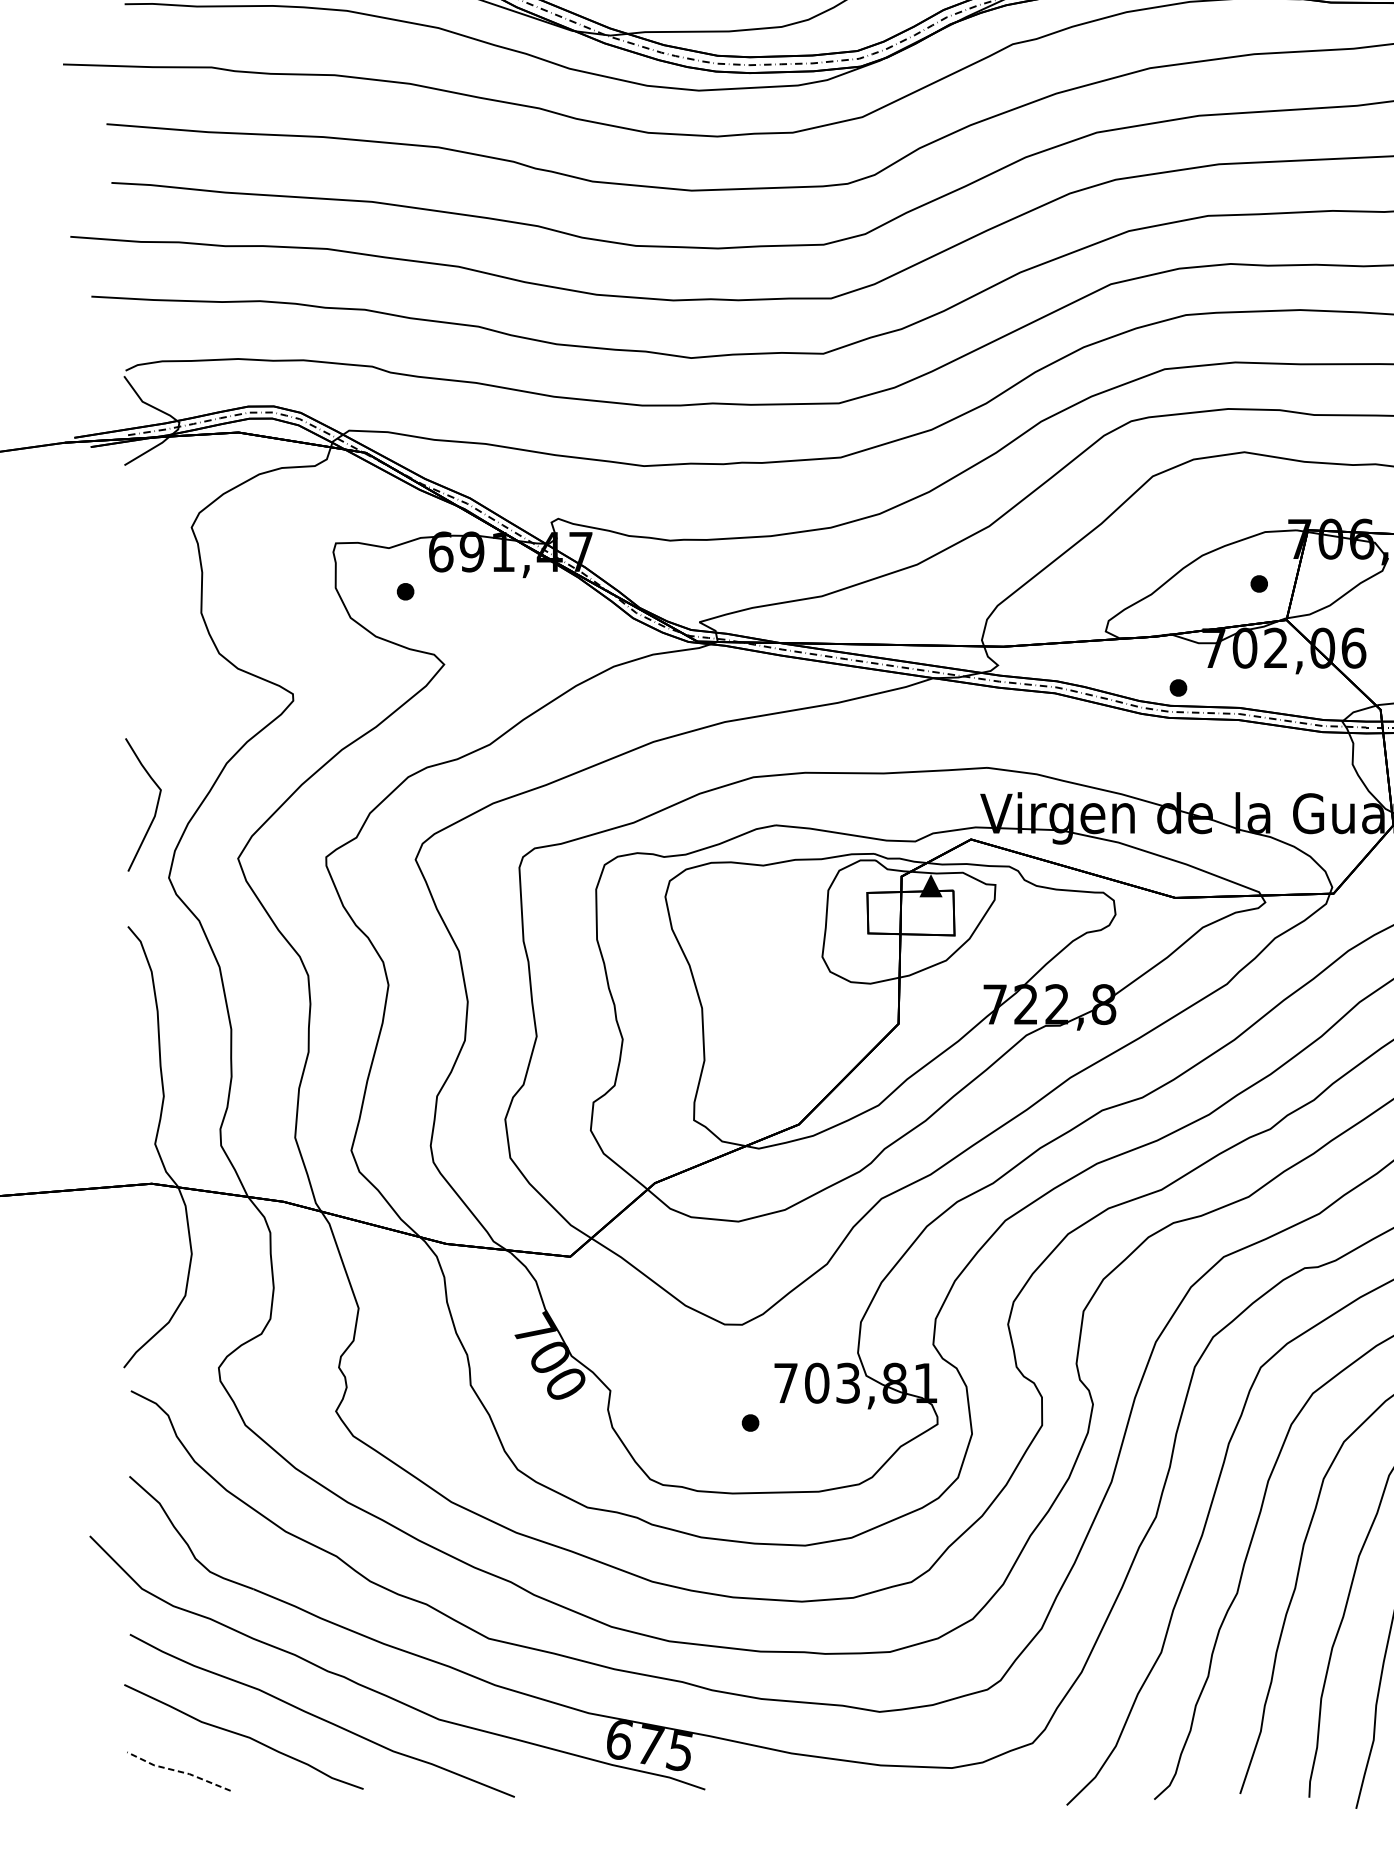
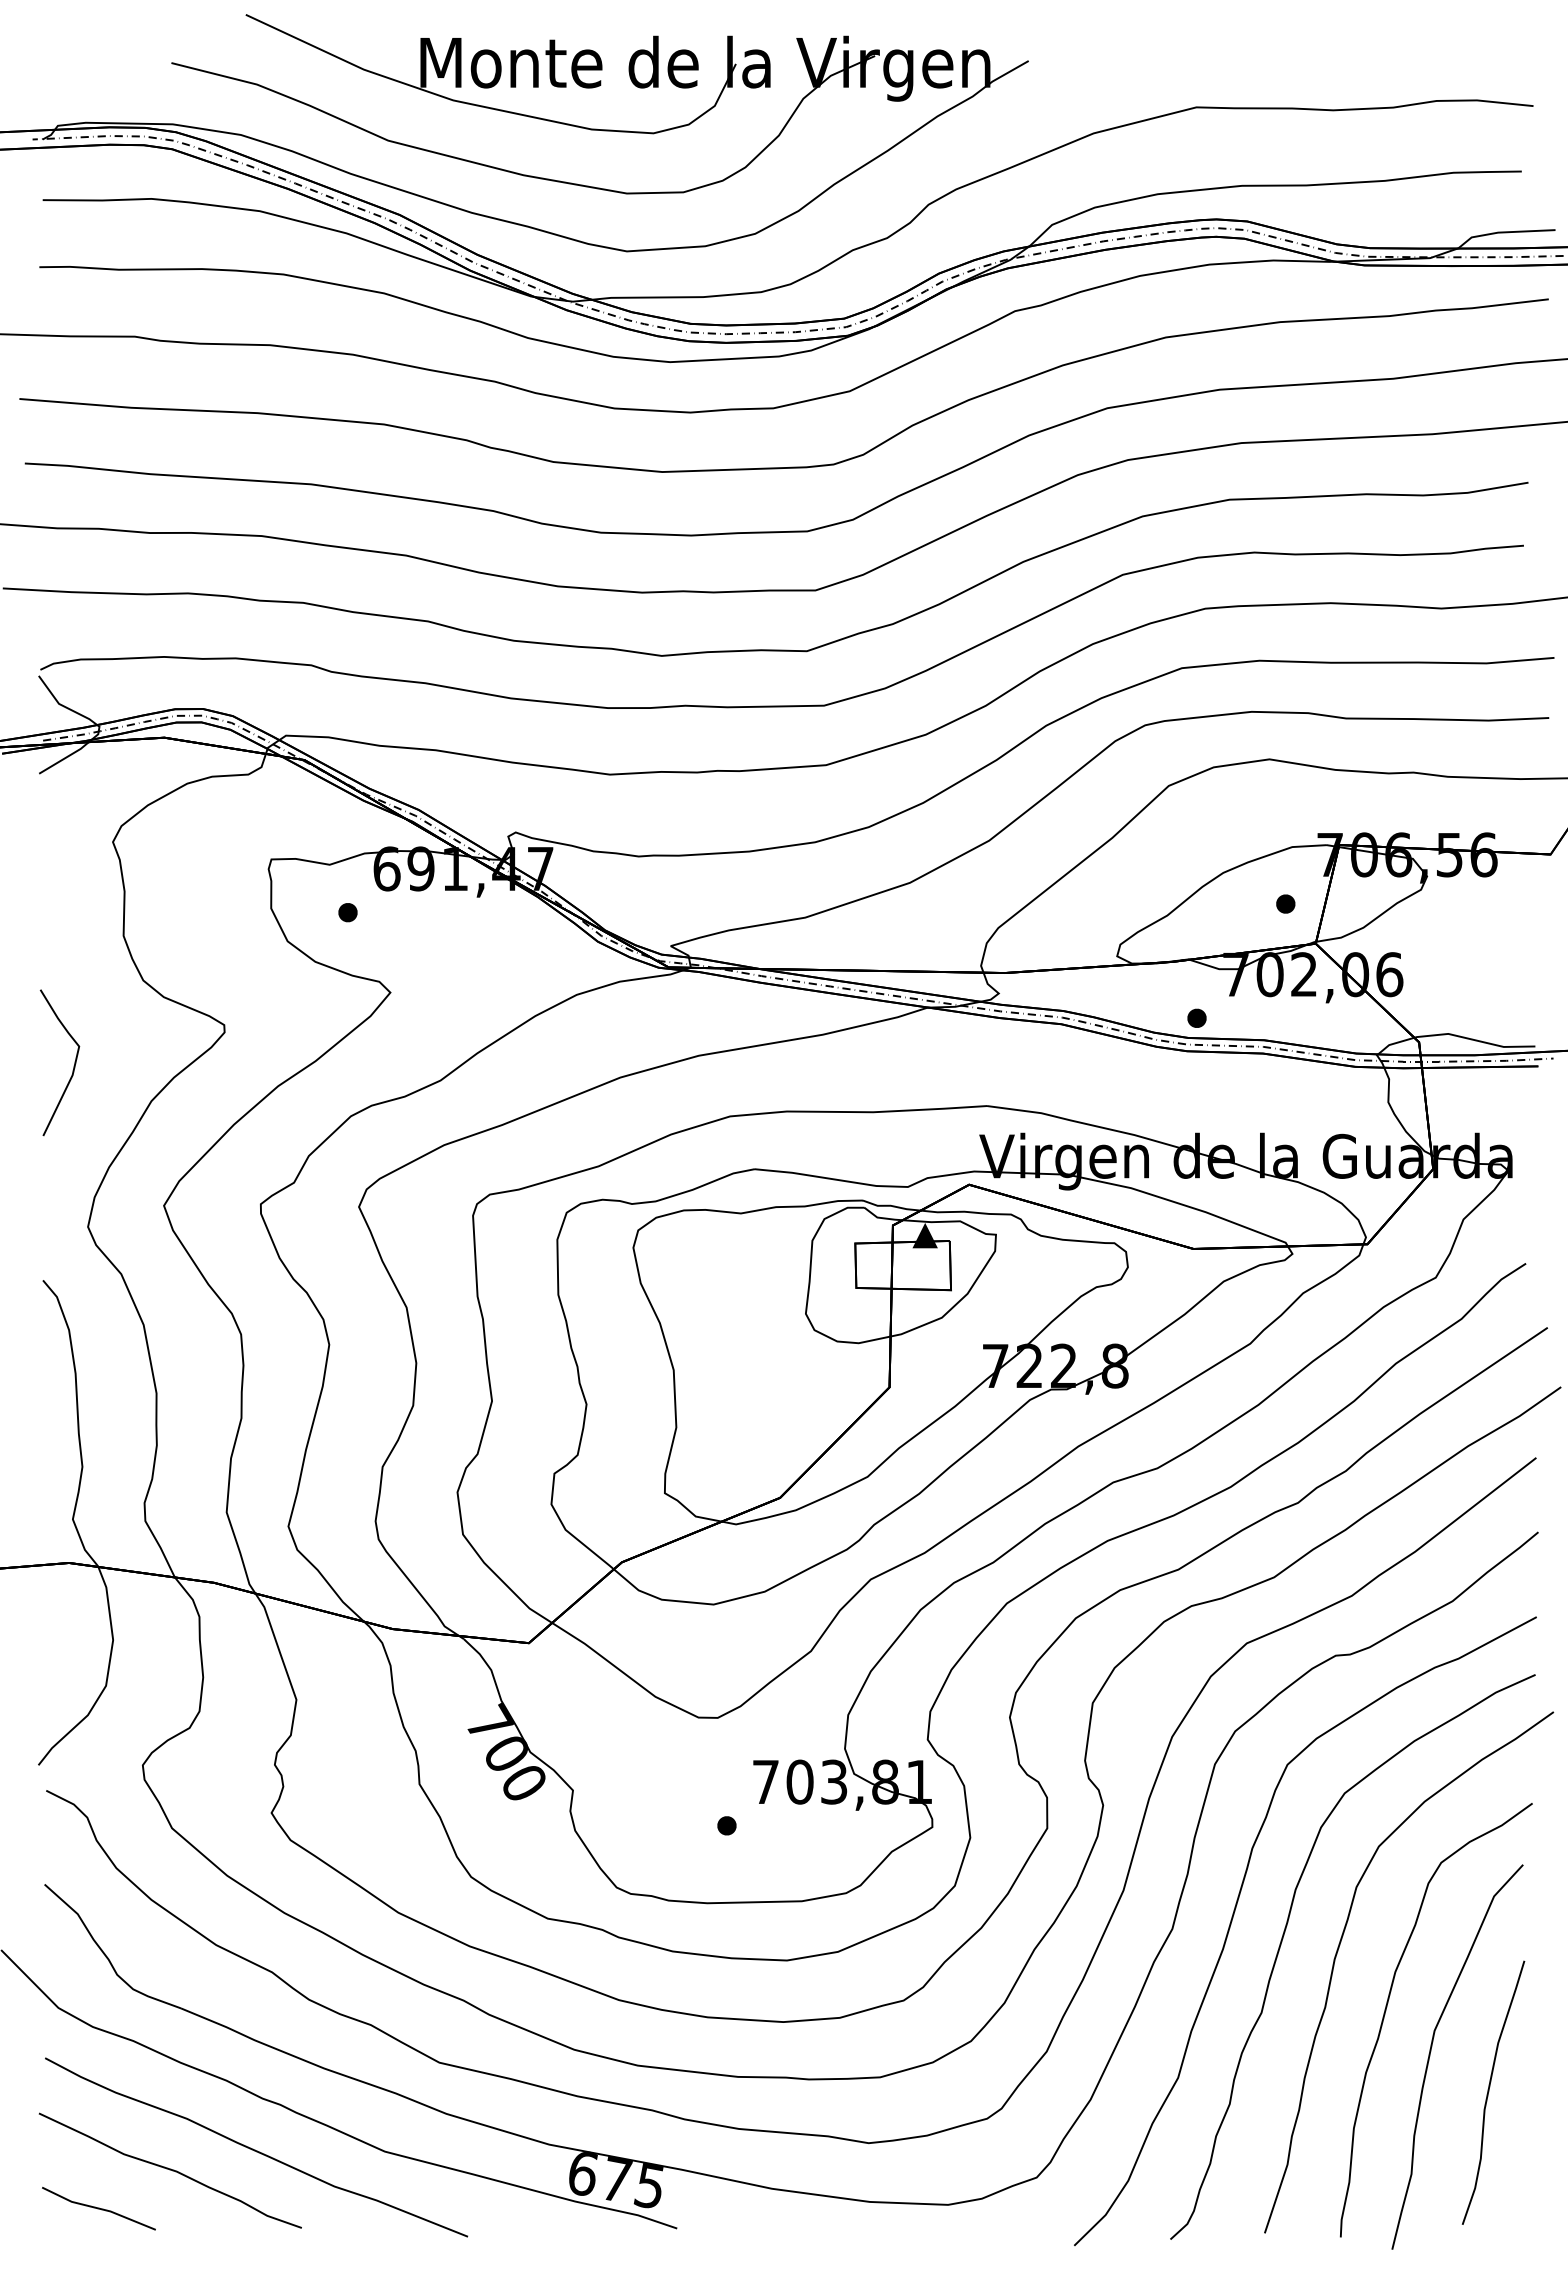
curve: (155, 808) -> (73, 1066), moved
line: (178, 1771) -> (98, 2208), dashed -> solid

